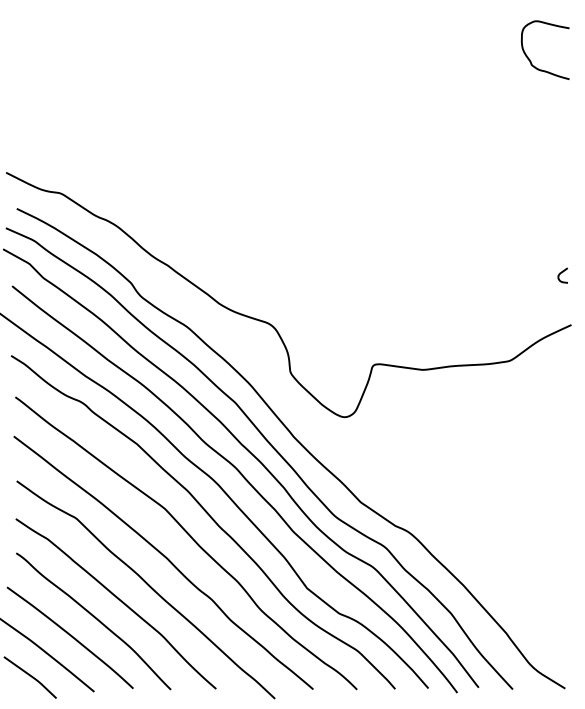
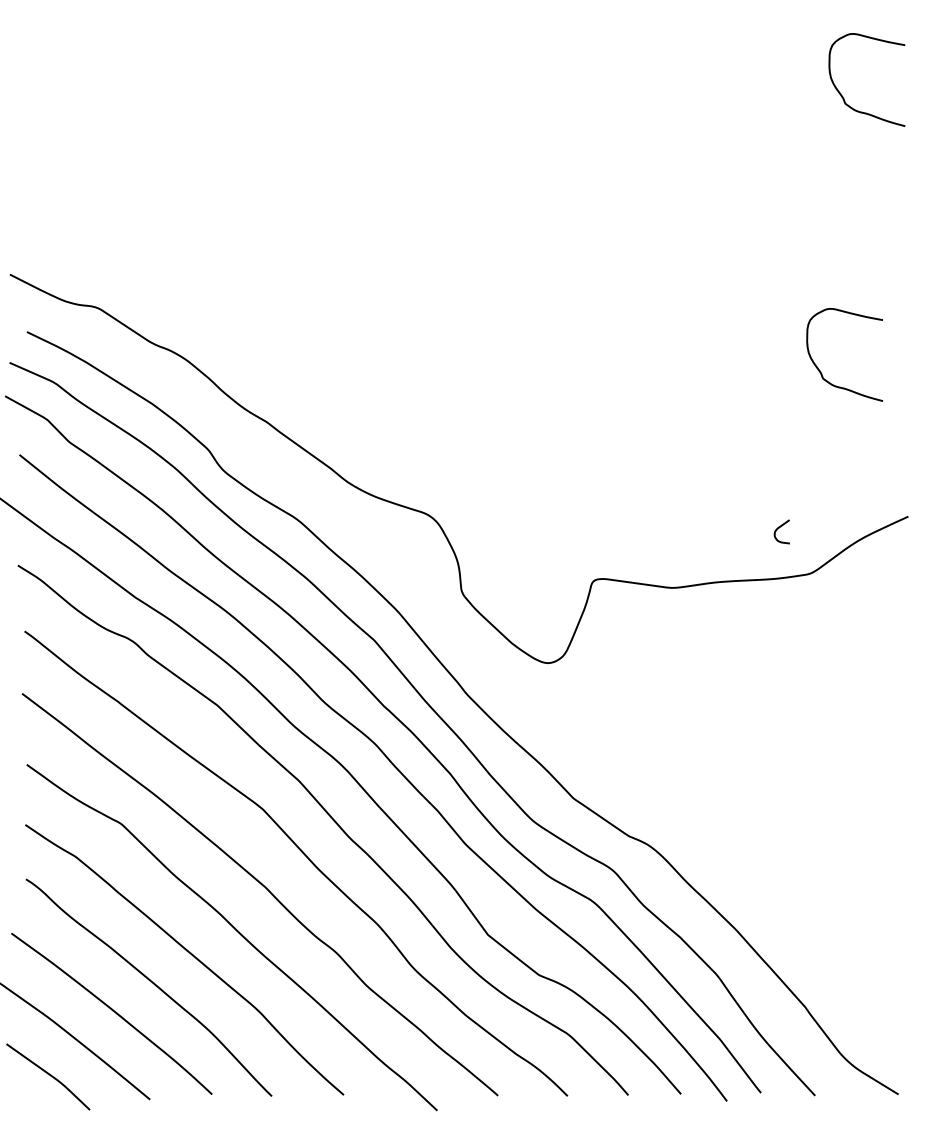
curve: (516, 232) -> (820, 369), added
curve: (562, 273) -> (781, 528), moved

